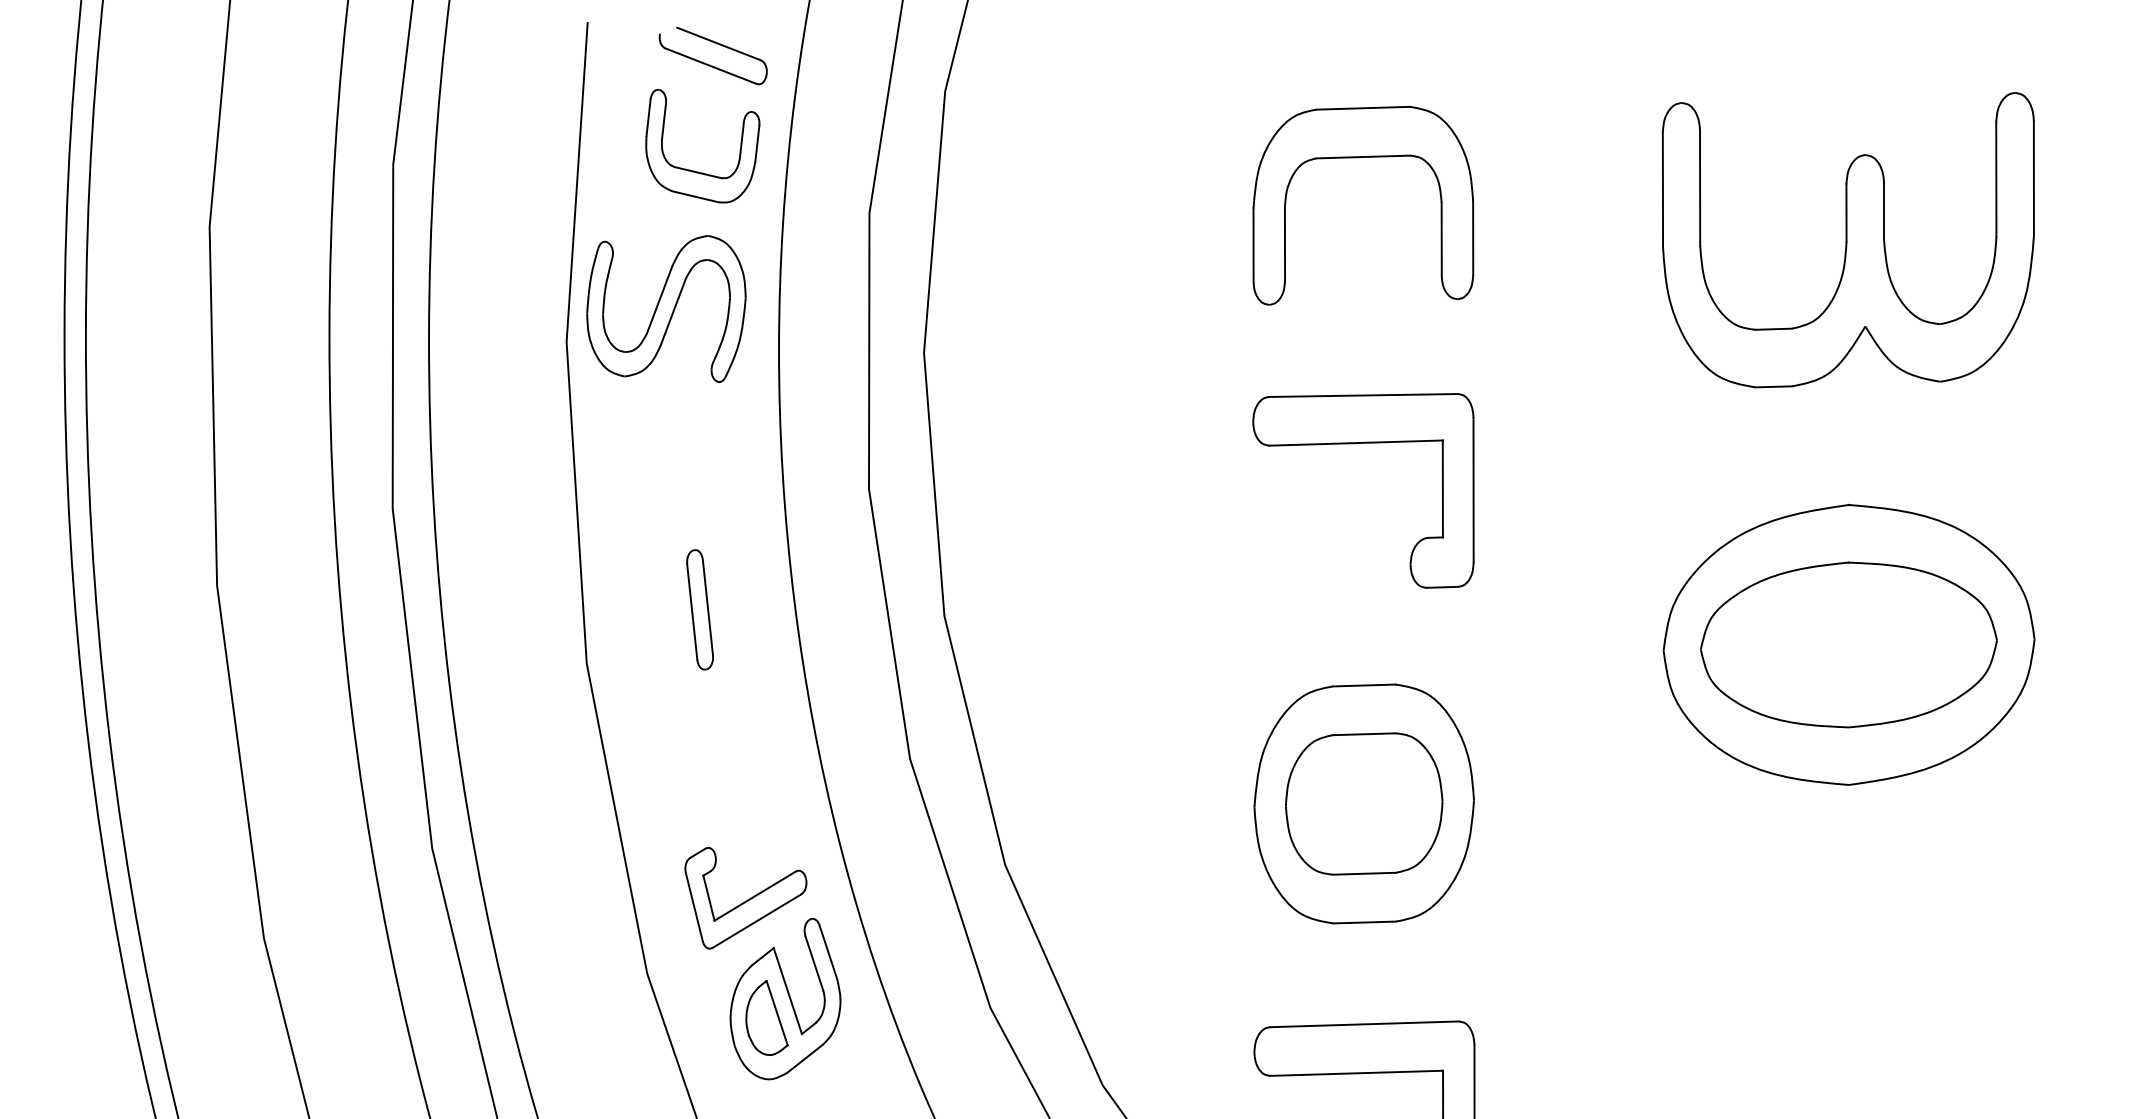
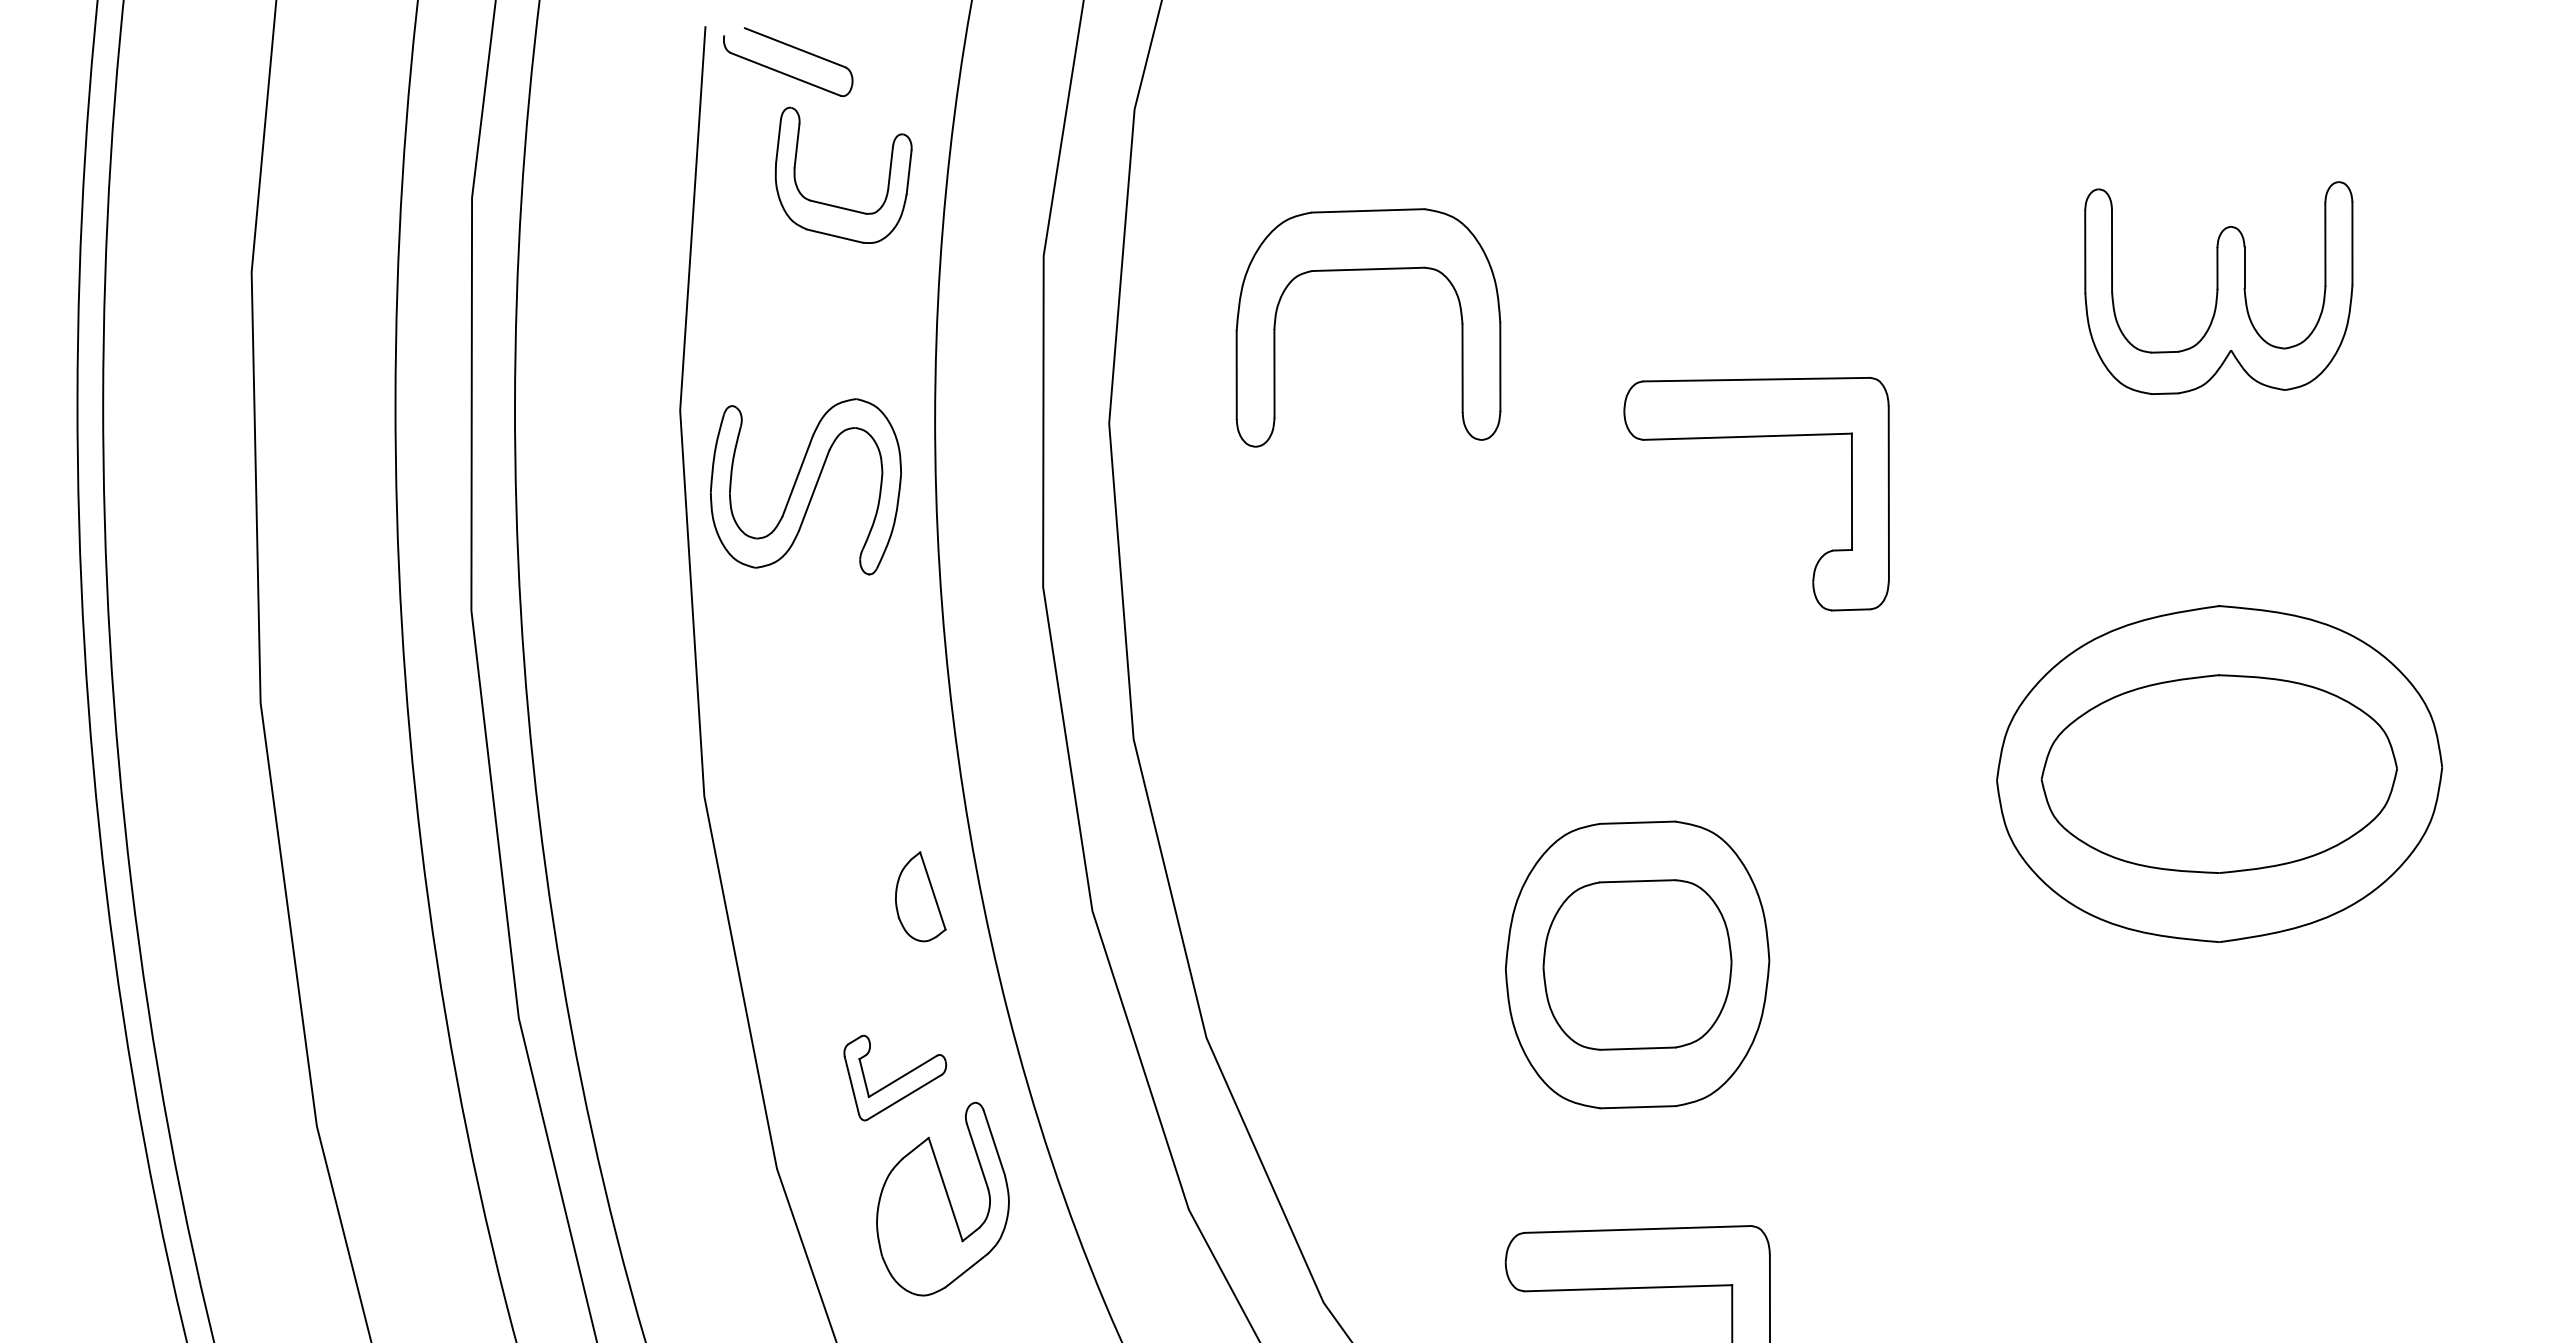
part: (709, 64) -> (783, 72), moved
part: (1363, 157) -> (1368, 270), moved
part: (1848, 239) -> (2218, 287), size x0.6
part: (666, 308) -> (805, 486), moved
part: (1363, 443) -> (1756, 437), moved
part: (699, 609) -> (839, 731), removed
part: (745, 897) -> (894, 1077), size x0.7
part: (766, 1017) -> (920, 896), moved

